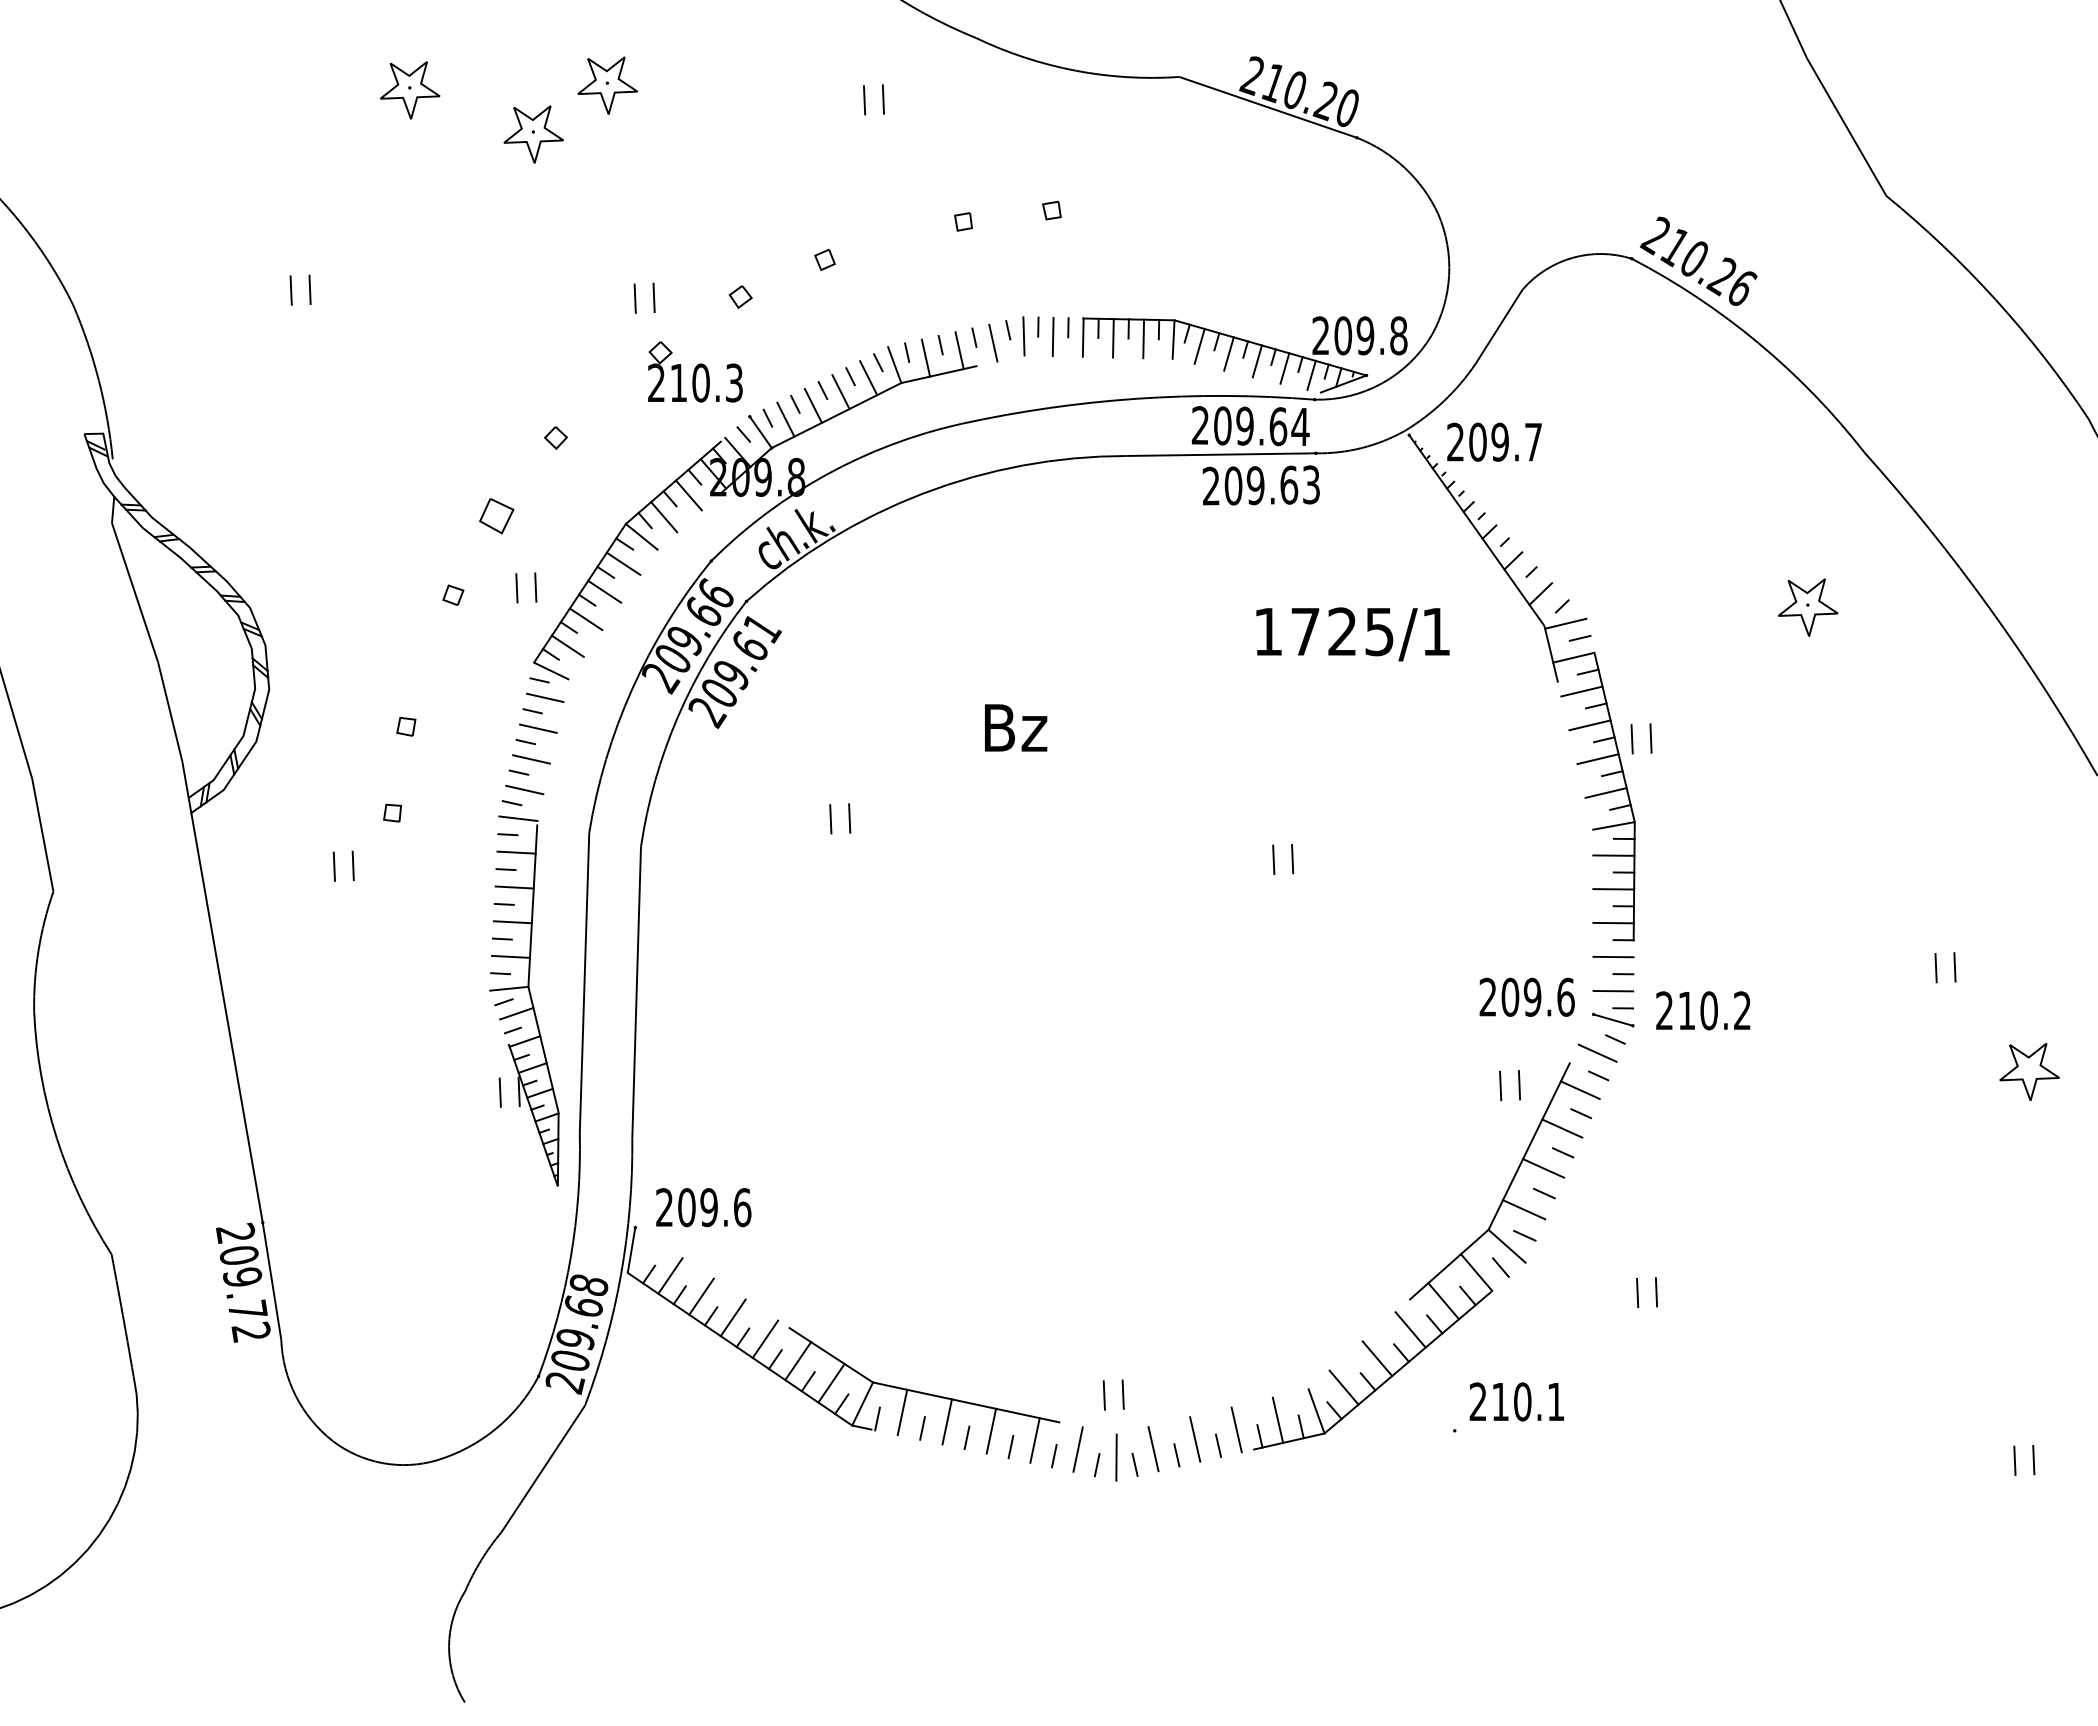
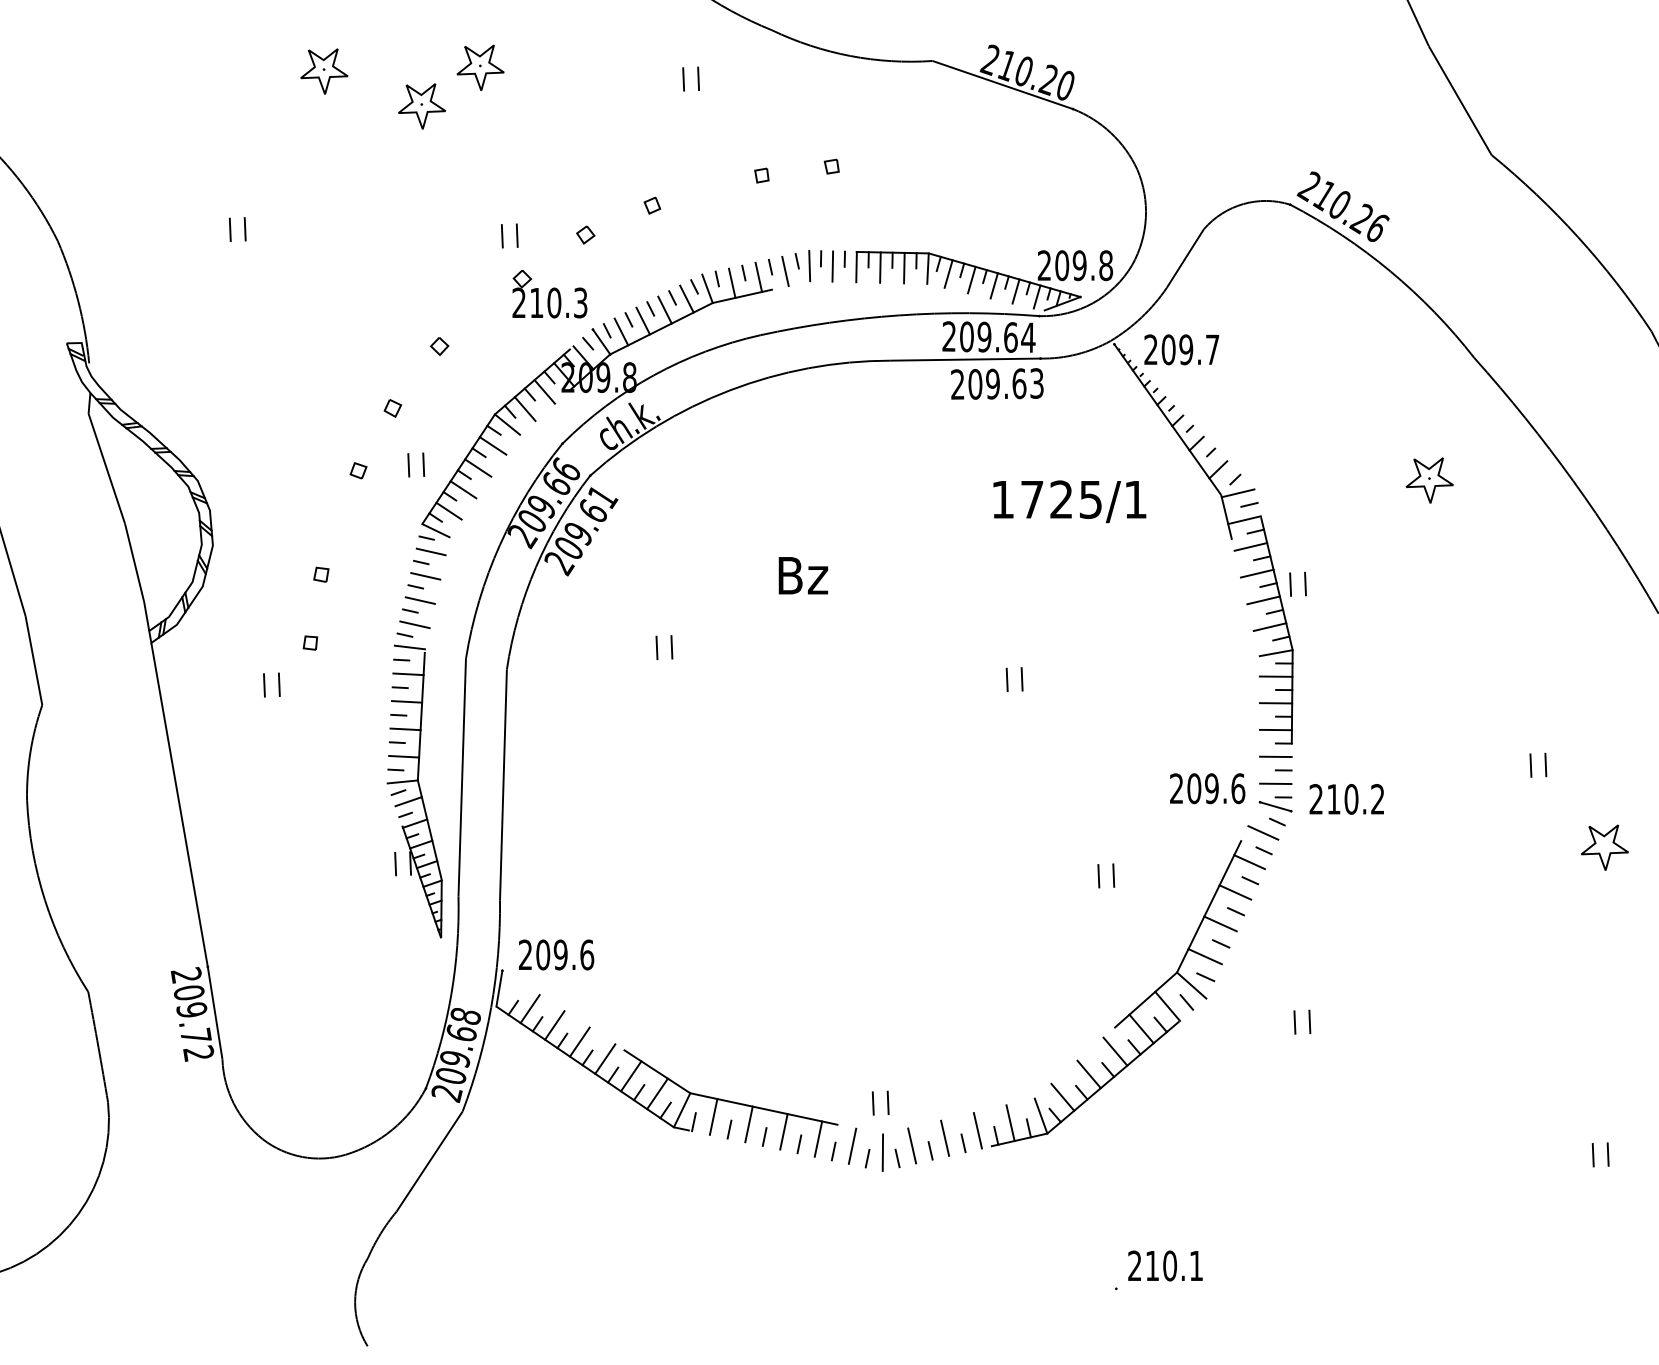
part: (496, 516) -> (392, 408), size x0.62
part: (1501, 1085) -> (1099, 875), moved
text: (1508, 1407) -> (1158, 1270), moved

